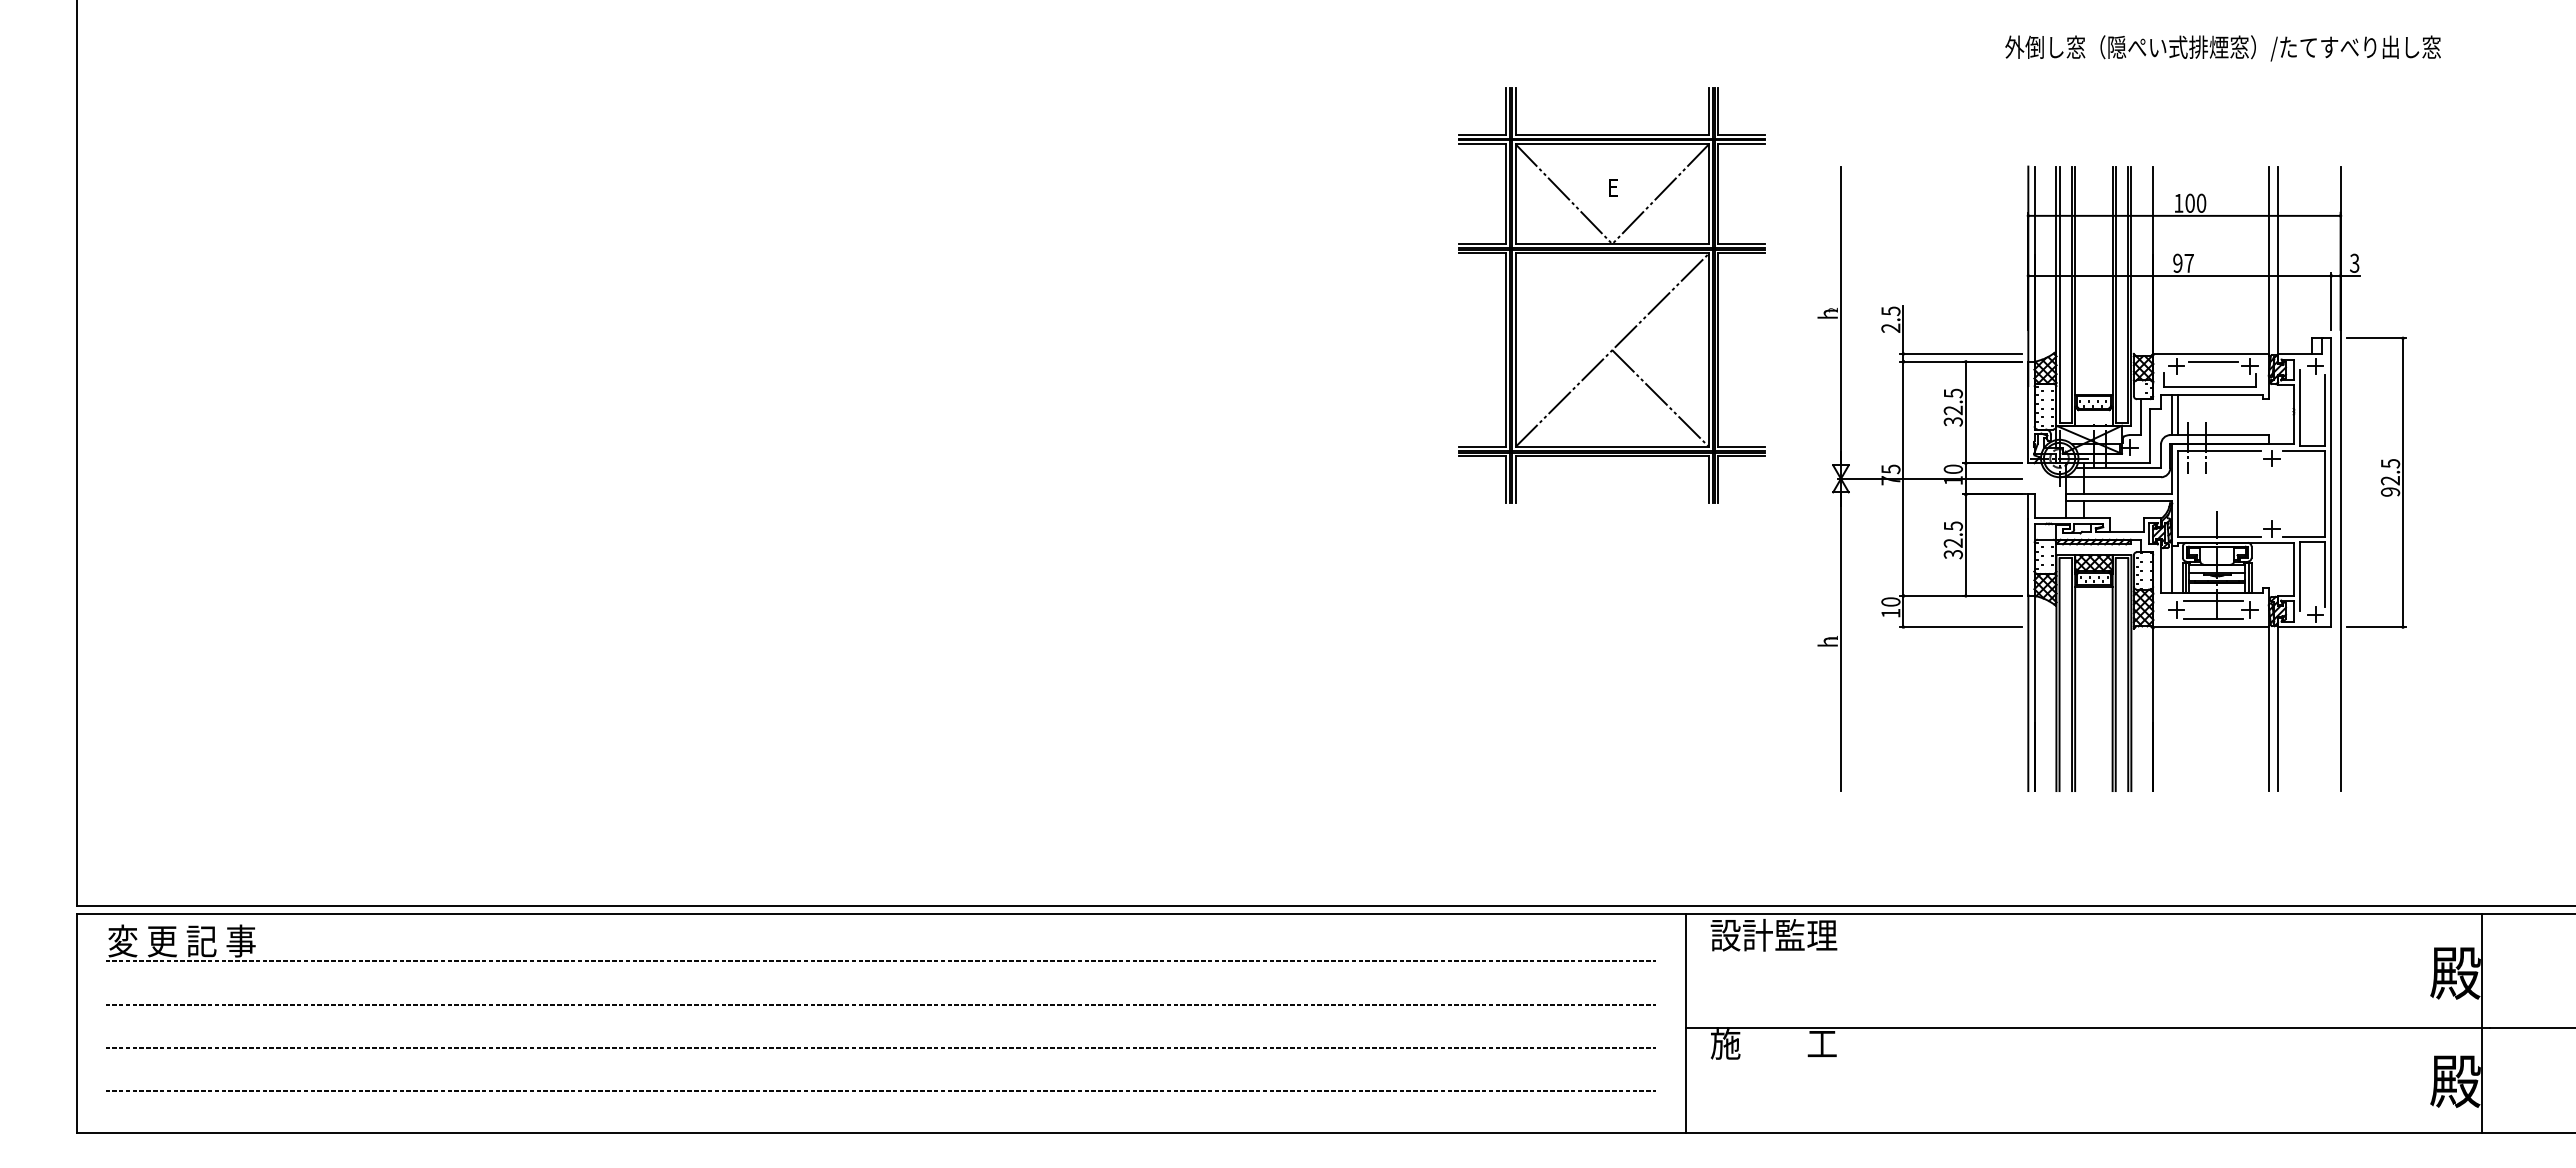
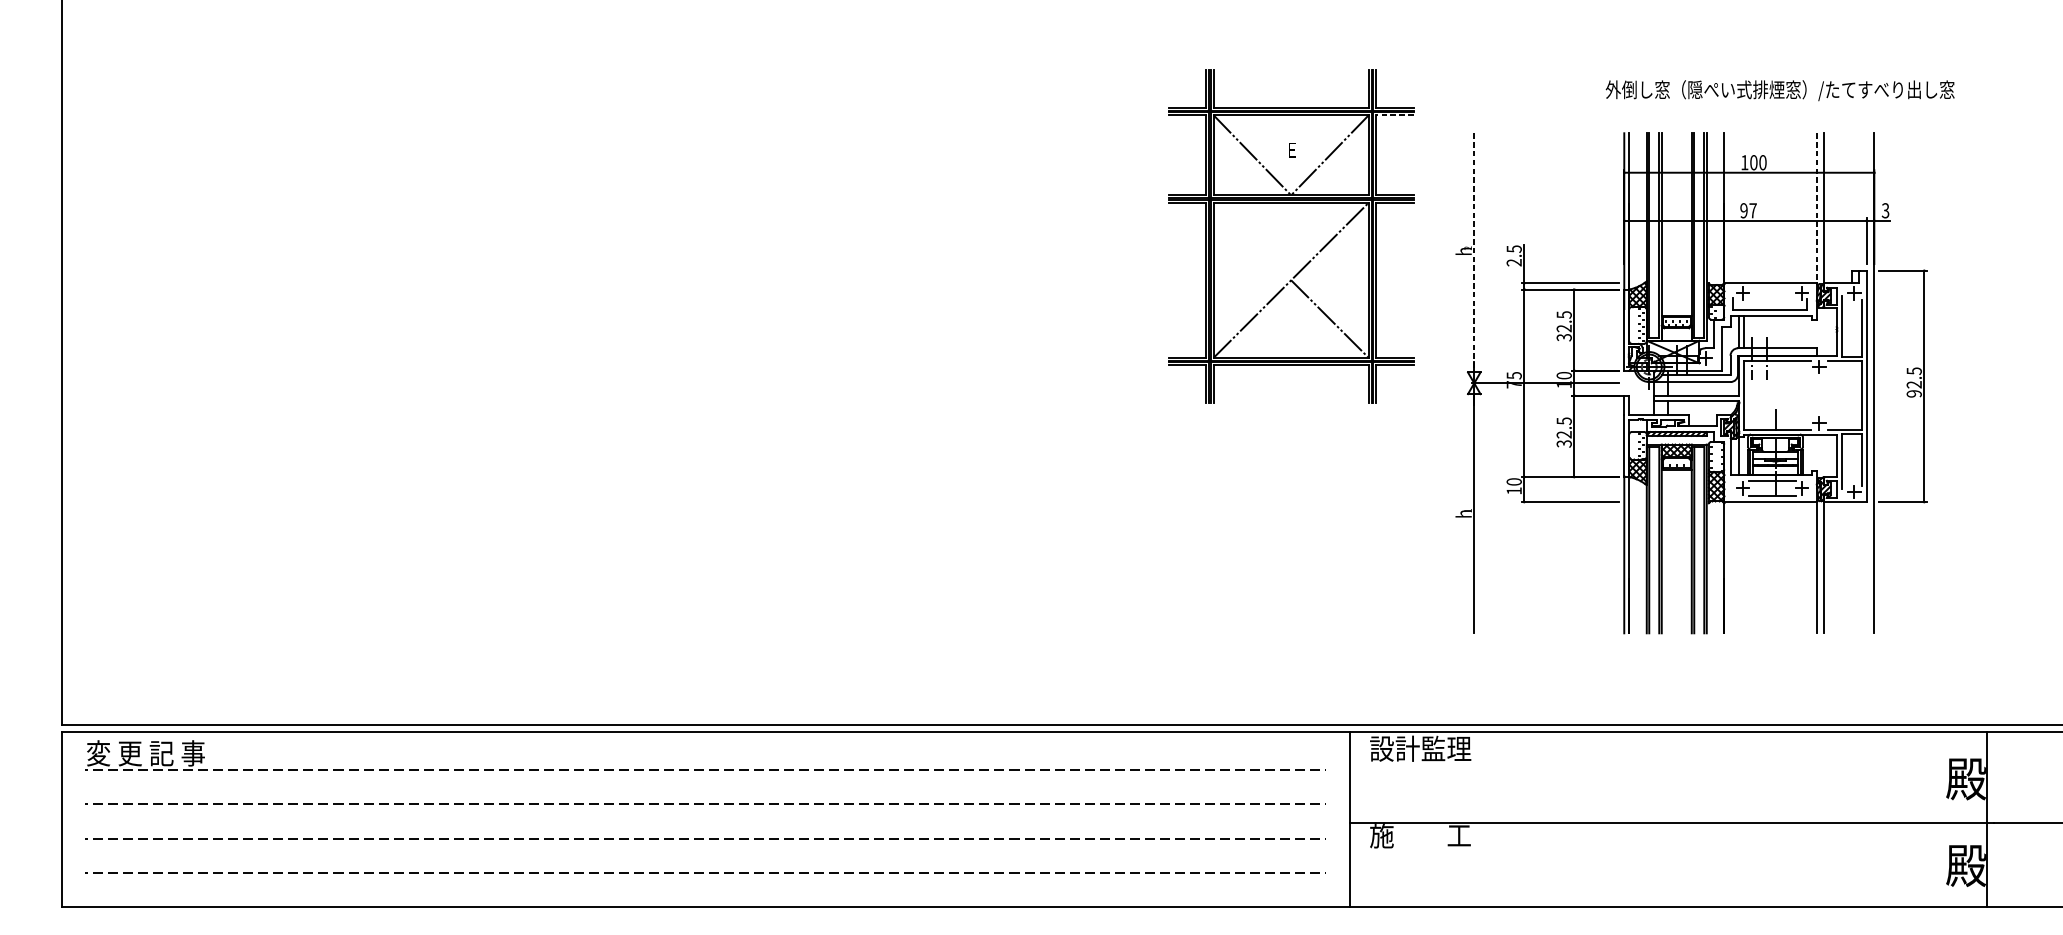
text: (2222, 48) -> (1779, 90), moved
line: (1741, 144) -> (1394, 115), solid -> dashed
line: (2268, 261) -> (1816, 209), solid -> dashed
line: (1840, 315) -> (1473, 252), solid -> dashed
line: (2213, 361) -> (1772, 289), removed

